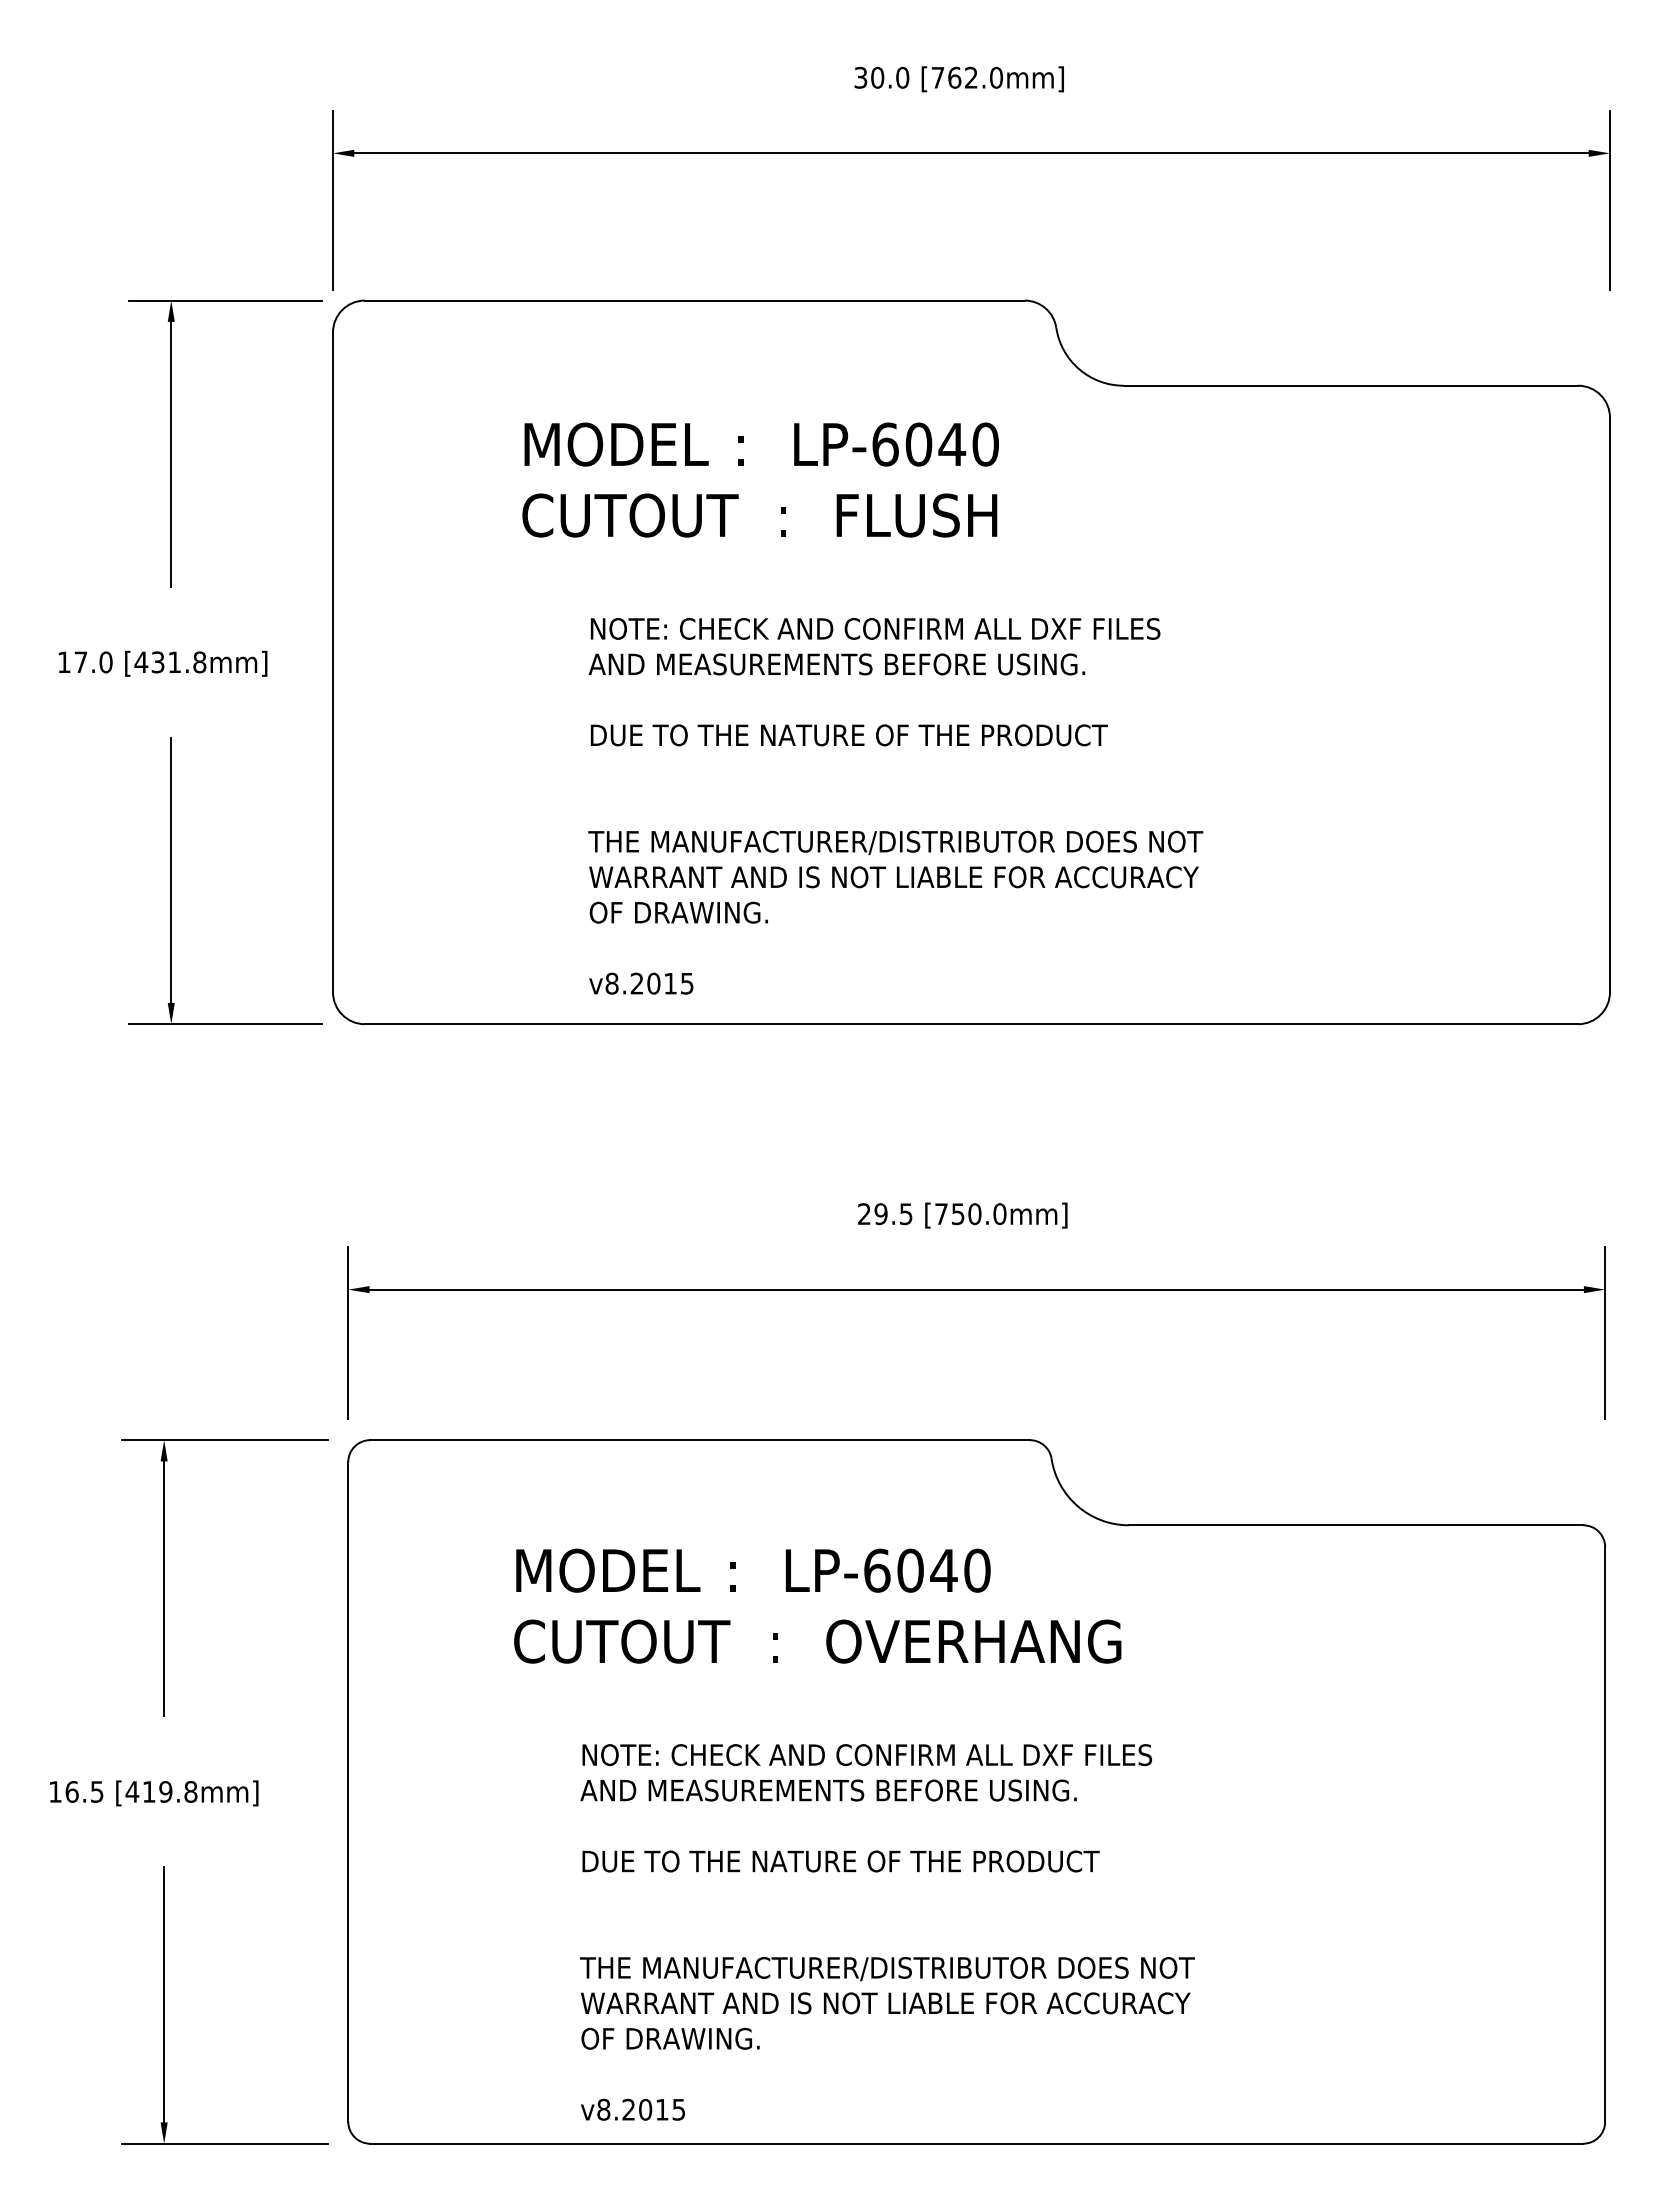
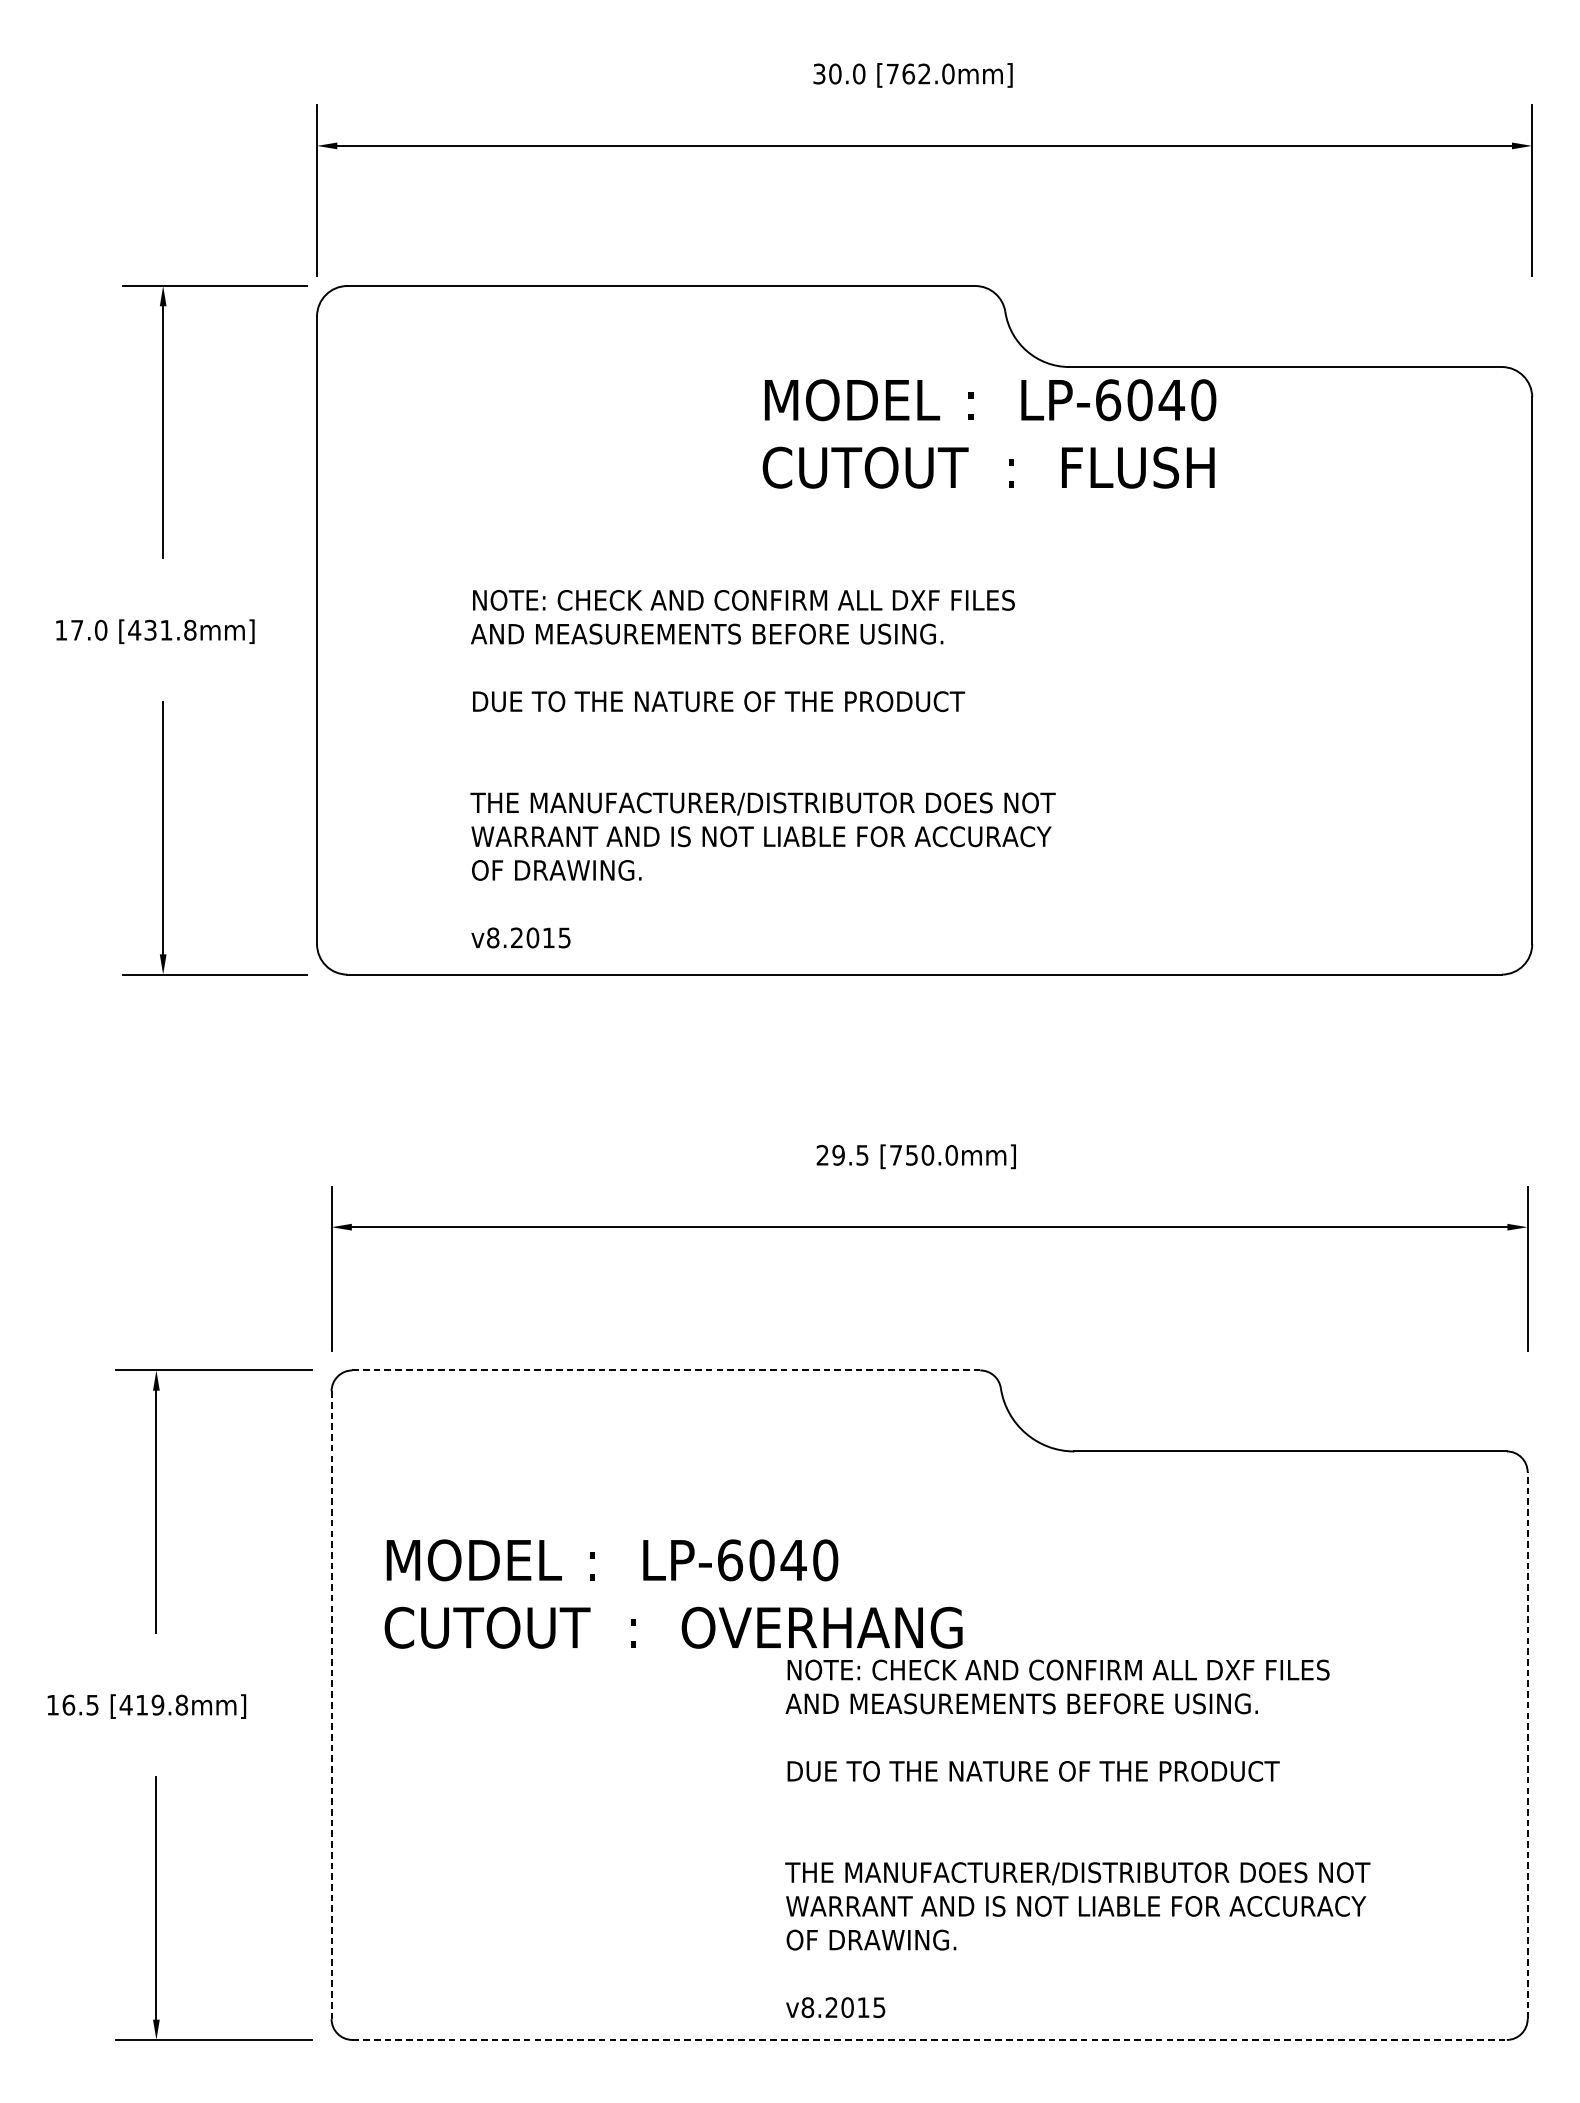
text: (760, 479) -> (989, 433), moved
text: (895, 806) -> (762, 769), moved
line: (700, 1440) -> (666, 1370), solid -> dashed
text: (817, 1605) -> (673, 1593), moved
line: (348, 1791) -> (331, 1704), solid -> dashed
line: (1605, 1834) -> (1527, 1745), solid -> dashed
text: (887, 1932) -> (1077, 1838), moved
line: (976, 2143) -> (929, 2039), solid -> dashed

